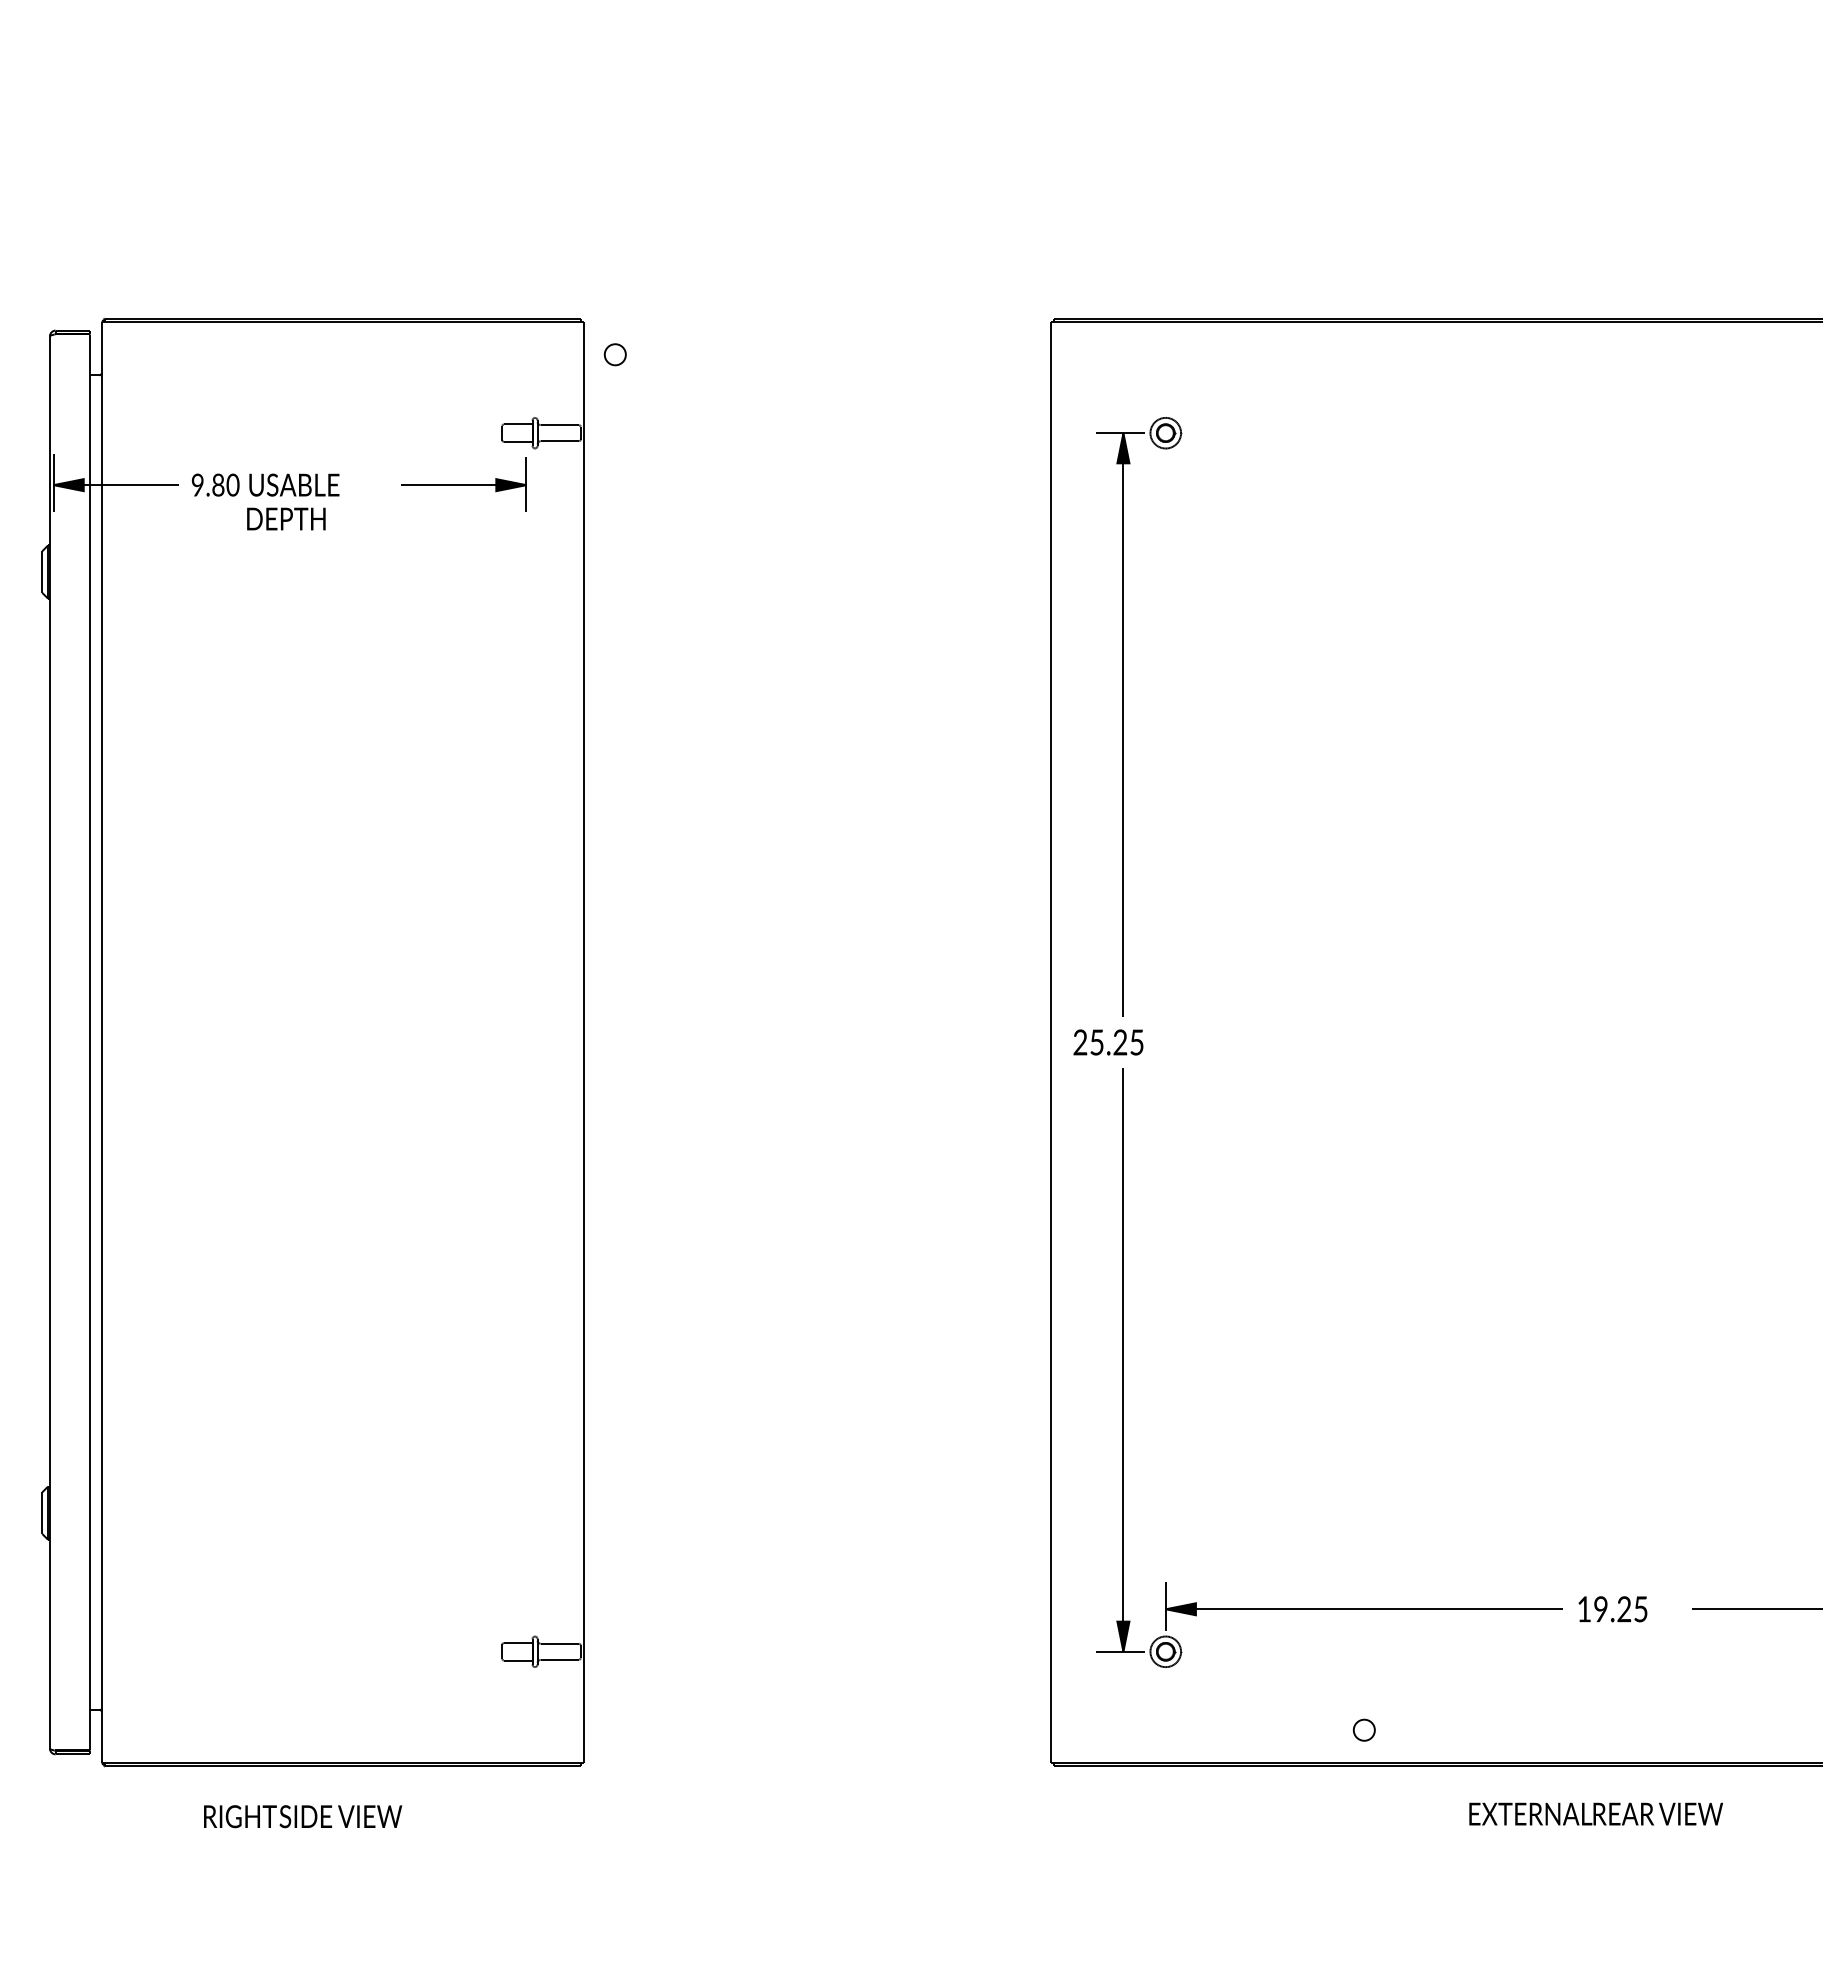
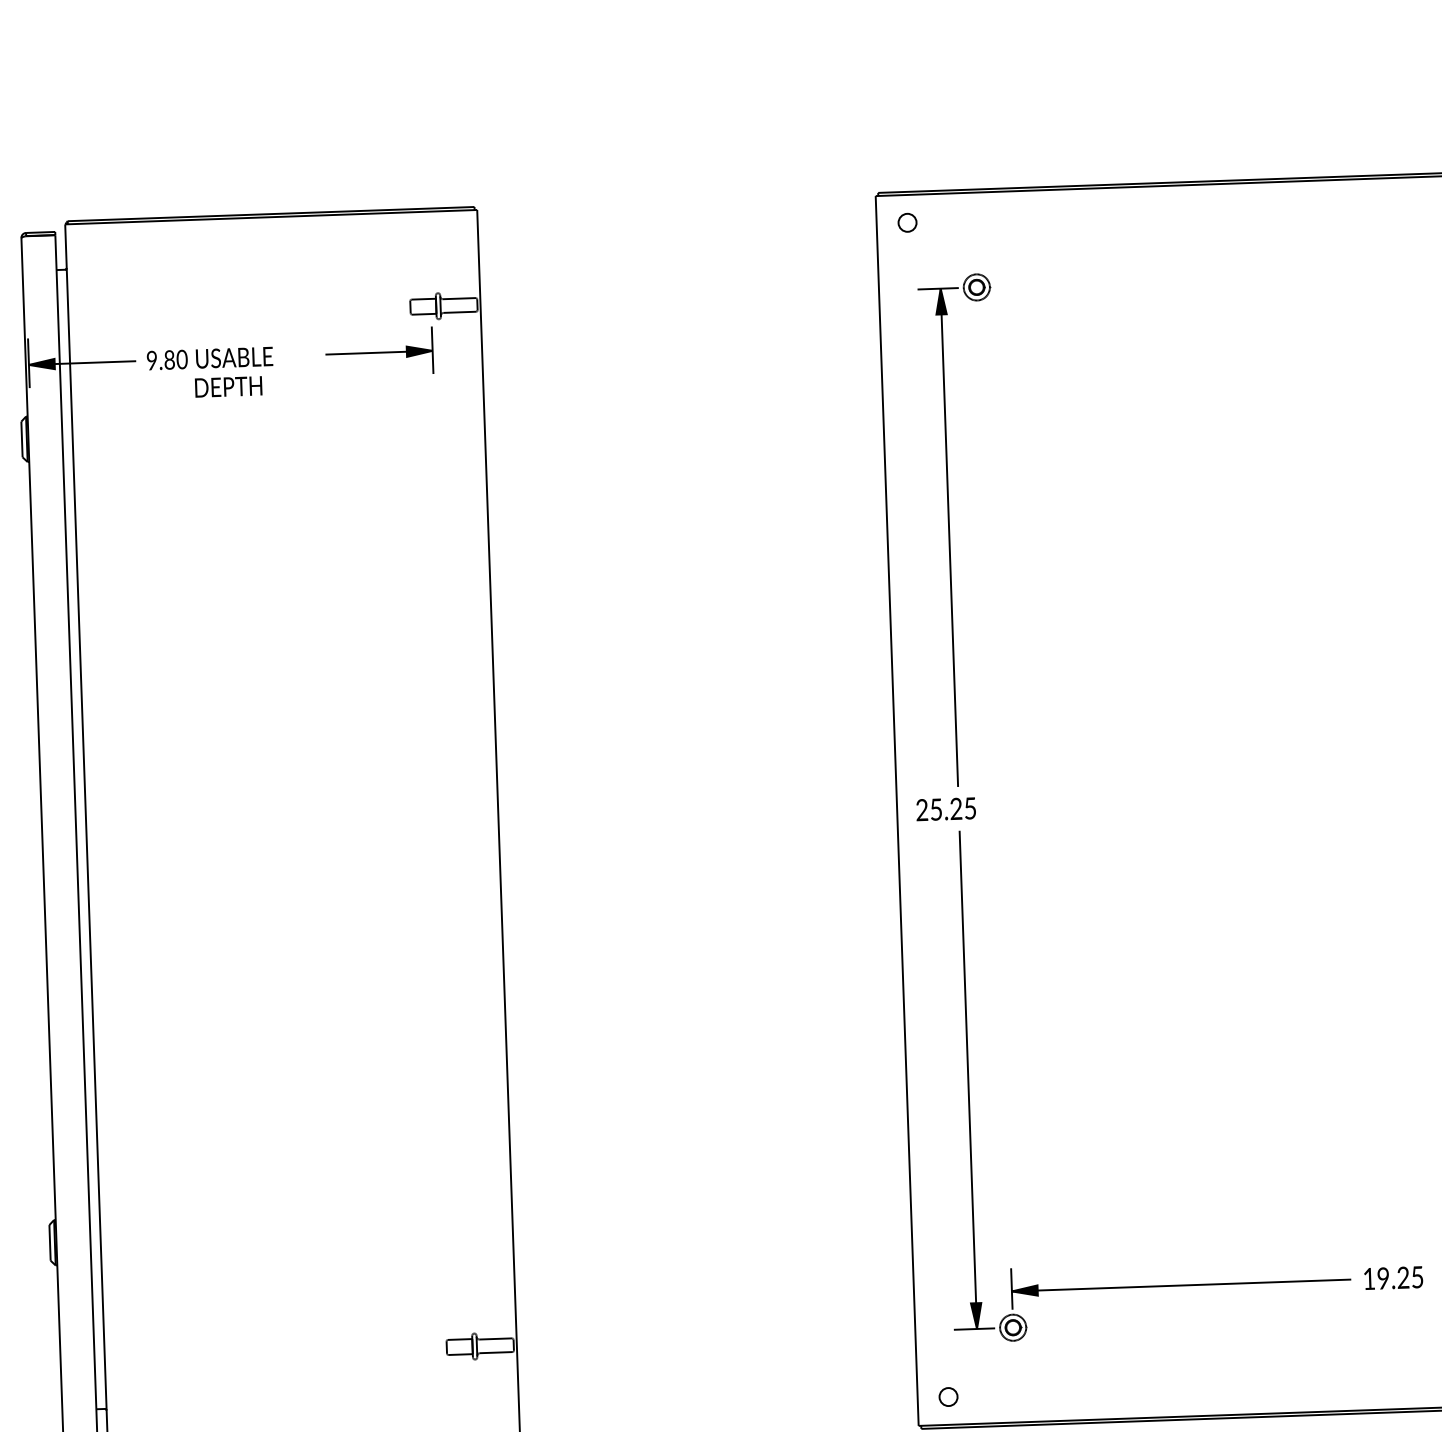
part: (614, 354) -> (906, 222), moved
part: (1363, 1729) -> (947, 1396), moved

